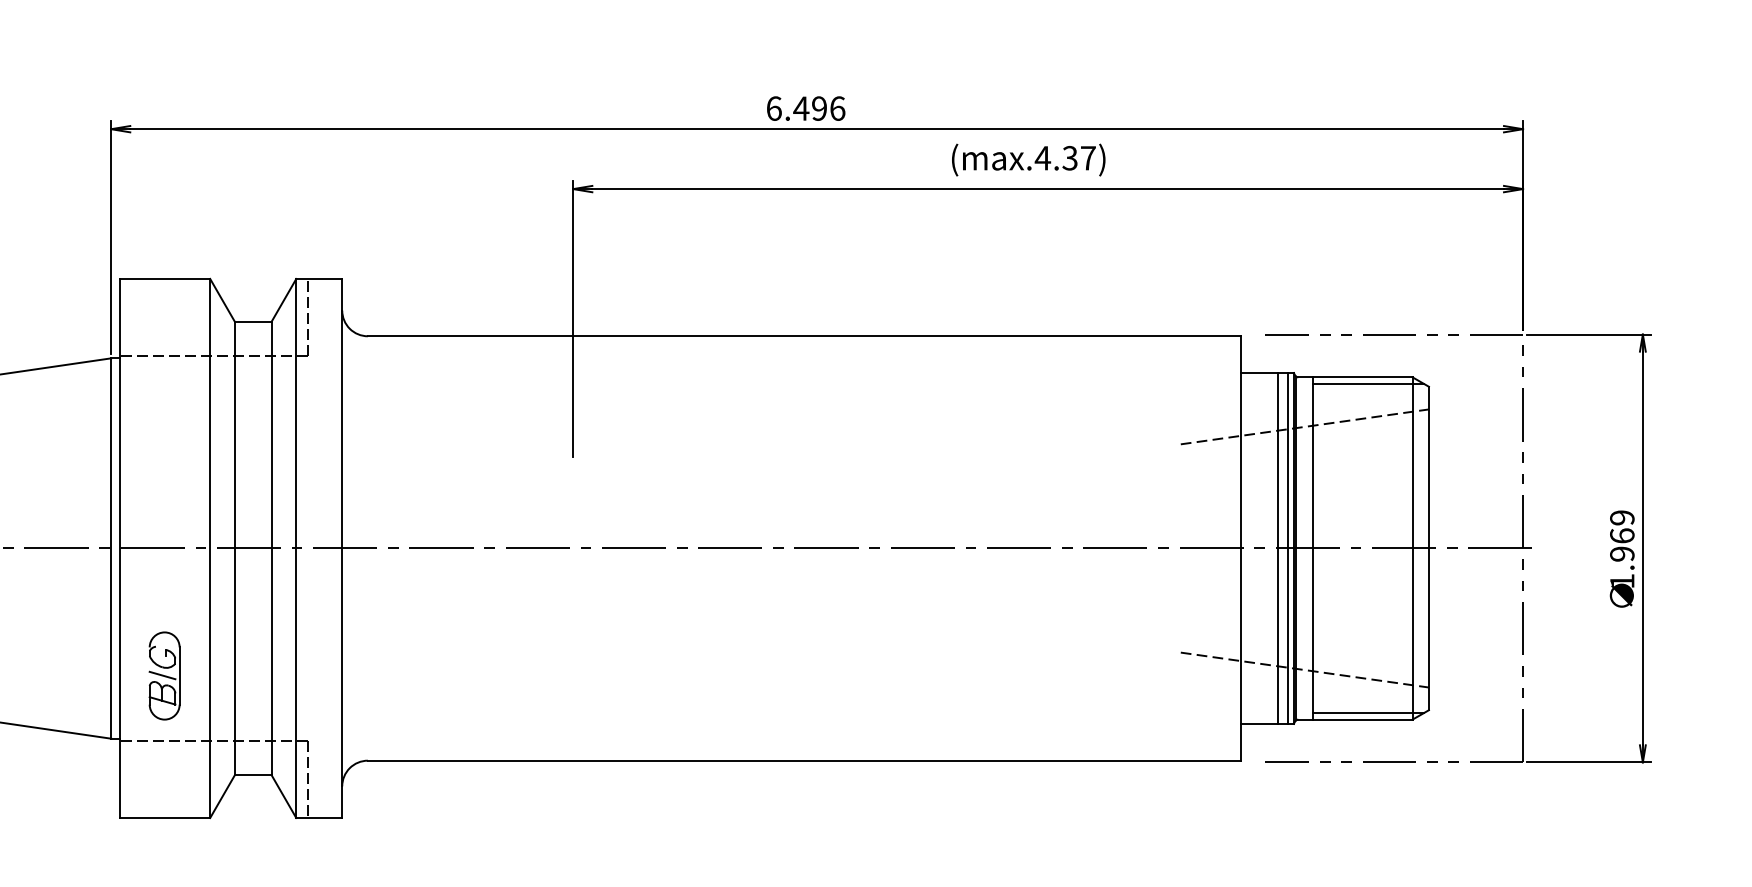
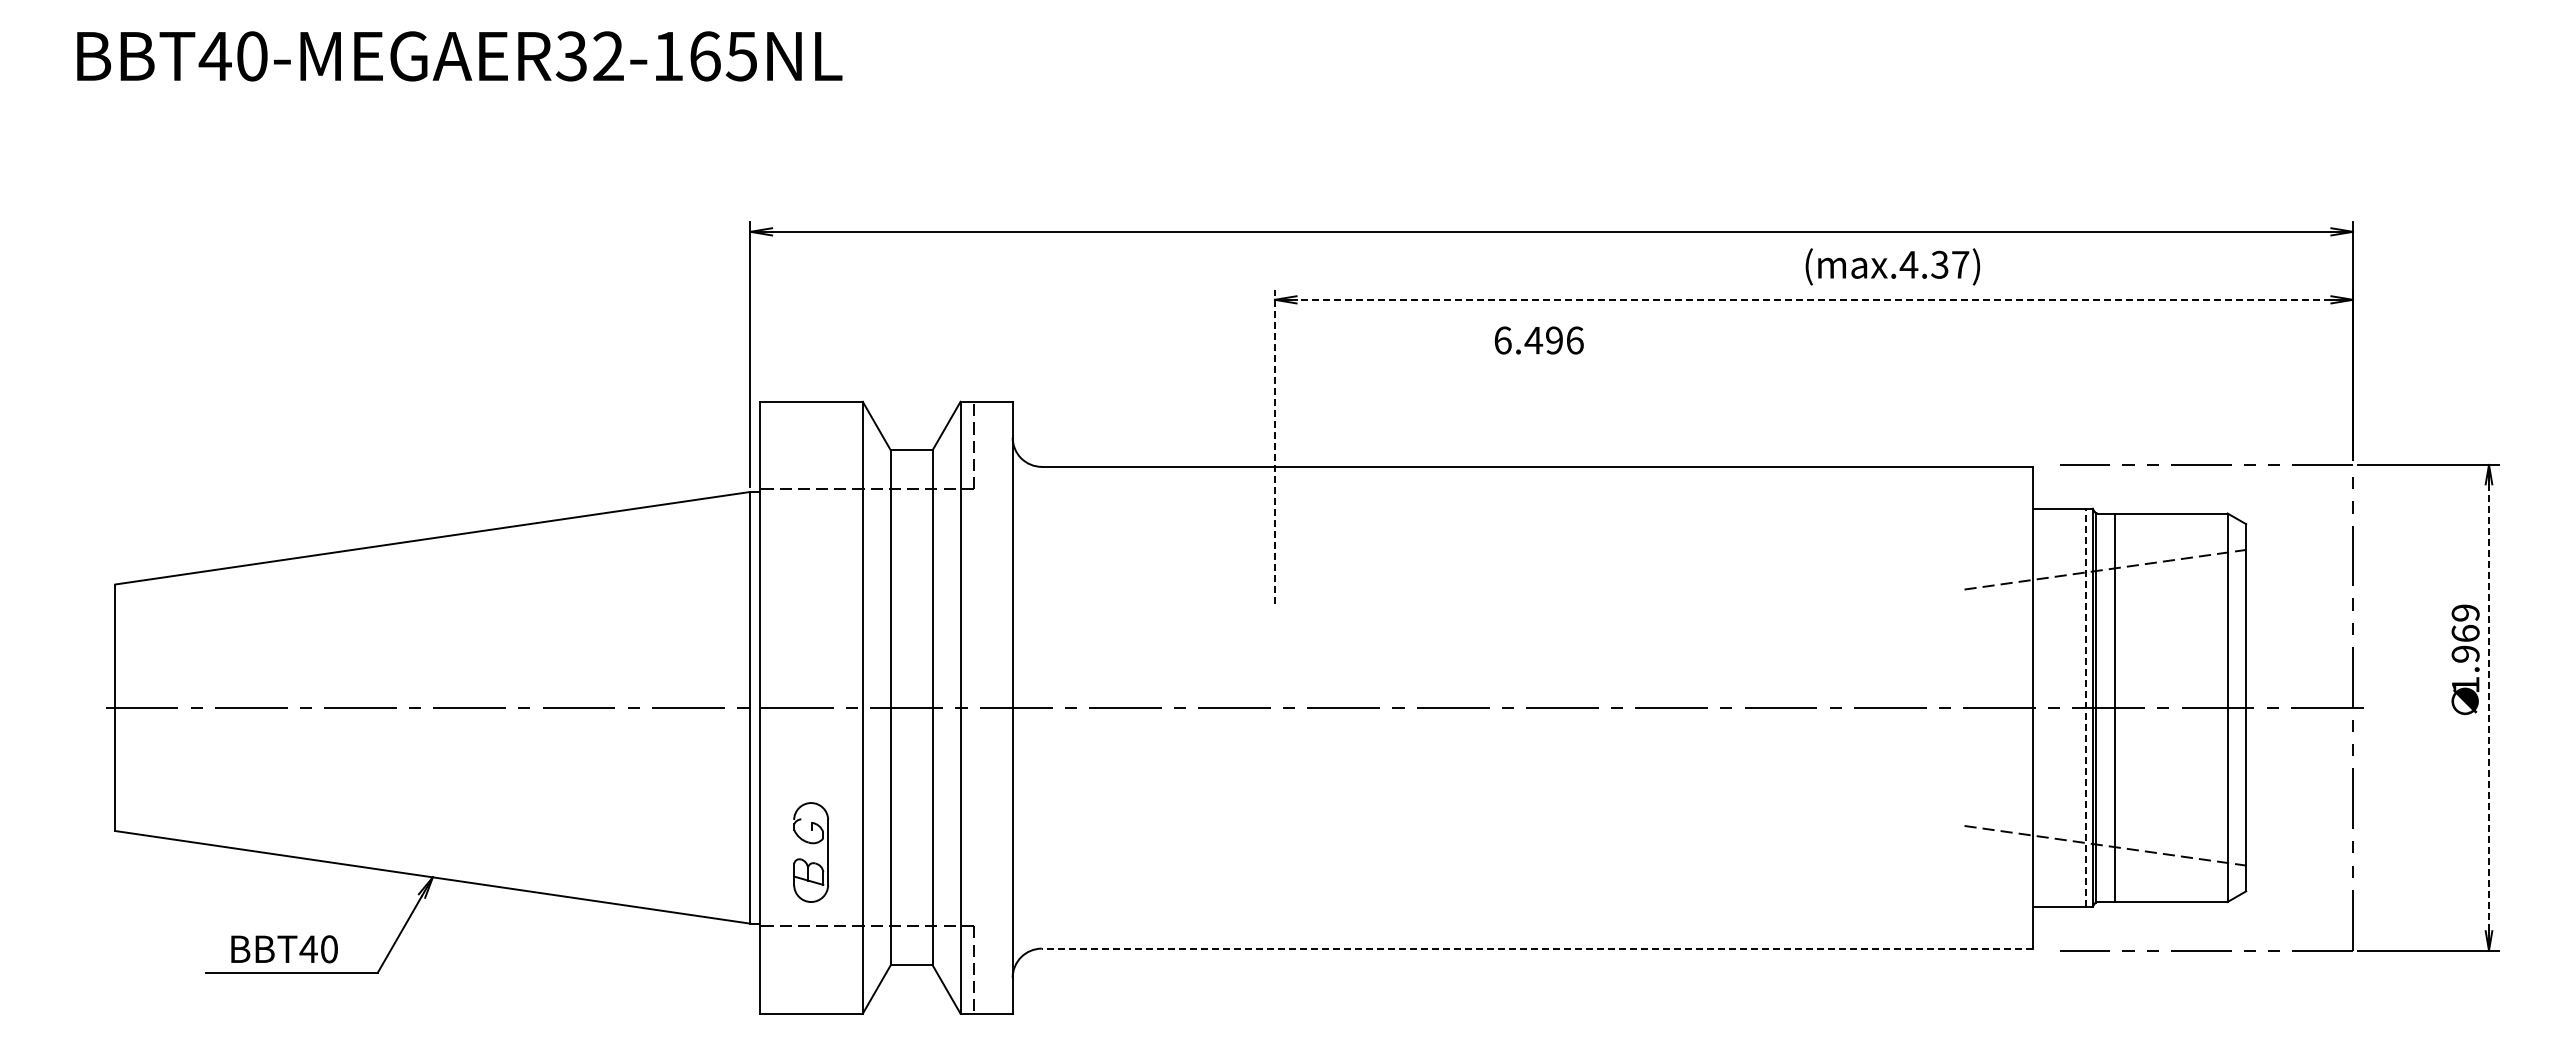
text: (806, 108) -> (1539, 340), moved
text: (1028, 159) -> (1892, 266), moved
line: (1047, 188) -> (1813, 299), solid -> dashed
line: (572, 318) -> (1274, 446), solid -> dashed
line: (1368, 383) -> (2177, 520), removed
line: (1278, 548) -> (2075, 707), removed
line: (1287, 548) -> (2085, 707), solid -> dashed
line: (1643, 548) -> (2489, 707), solid -> dashed
text: (1622, 558) -> (2465, 659), moved
line: (162, 675) -> (808, 851), removed
line: (1368, 712) -> (2177, 894), removed
line: (803, 760) -> (1536, 948), solid -> dashed

